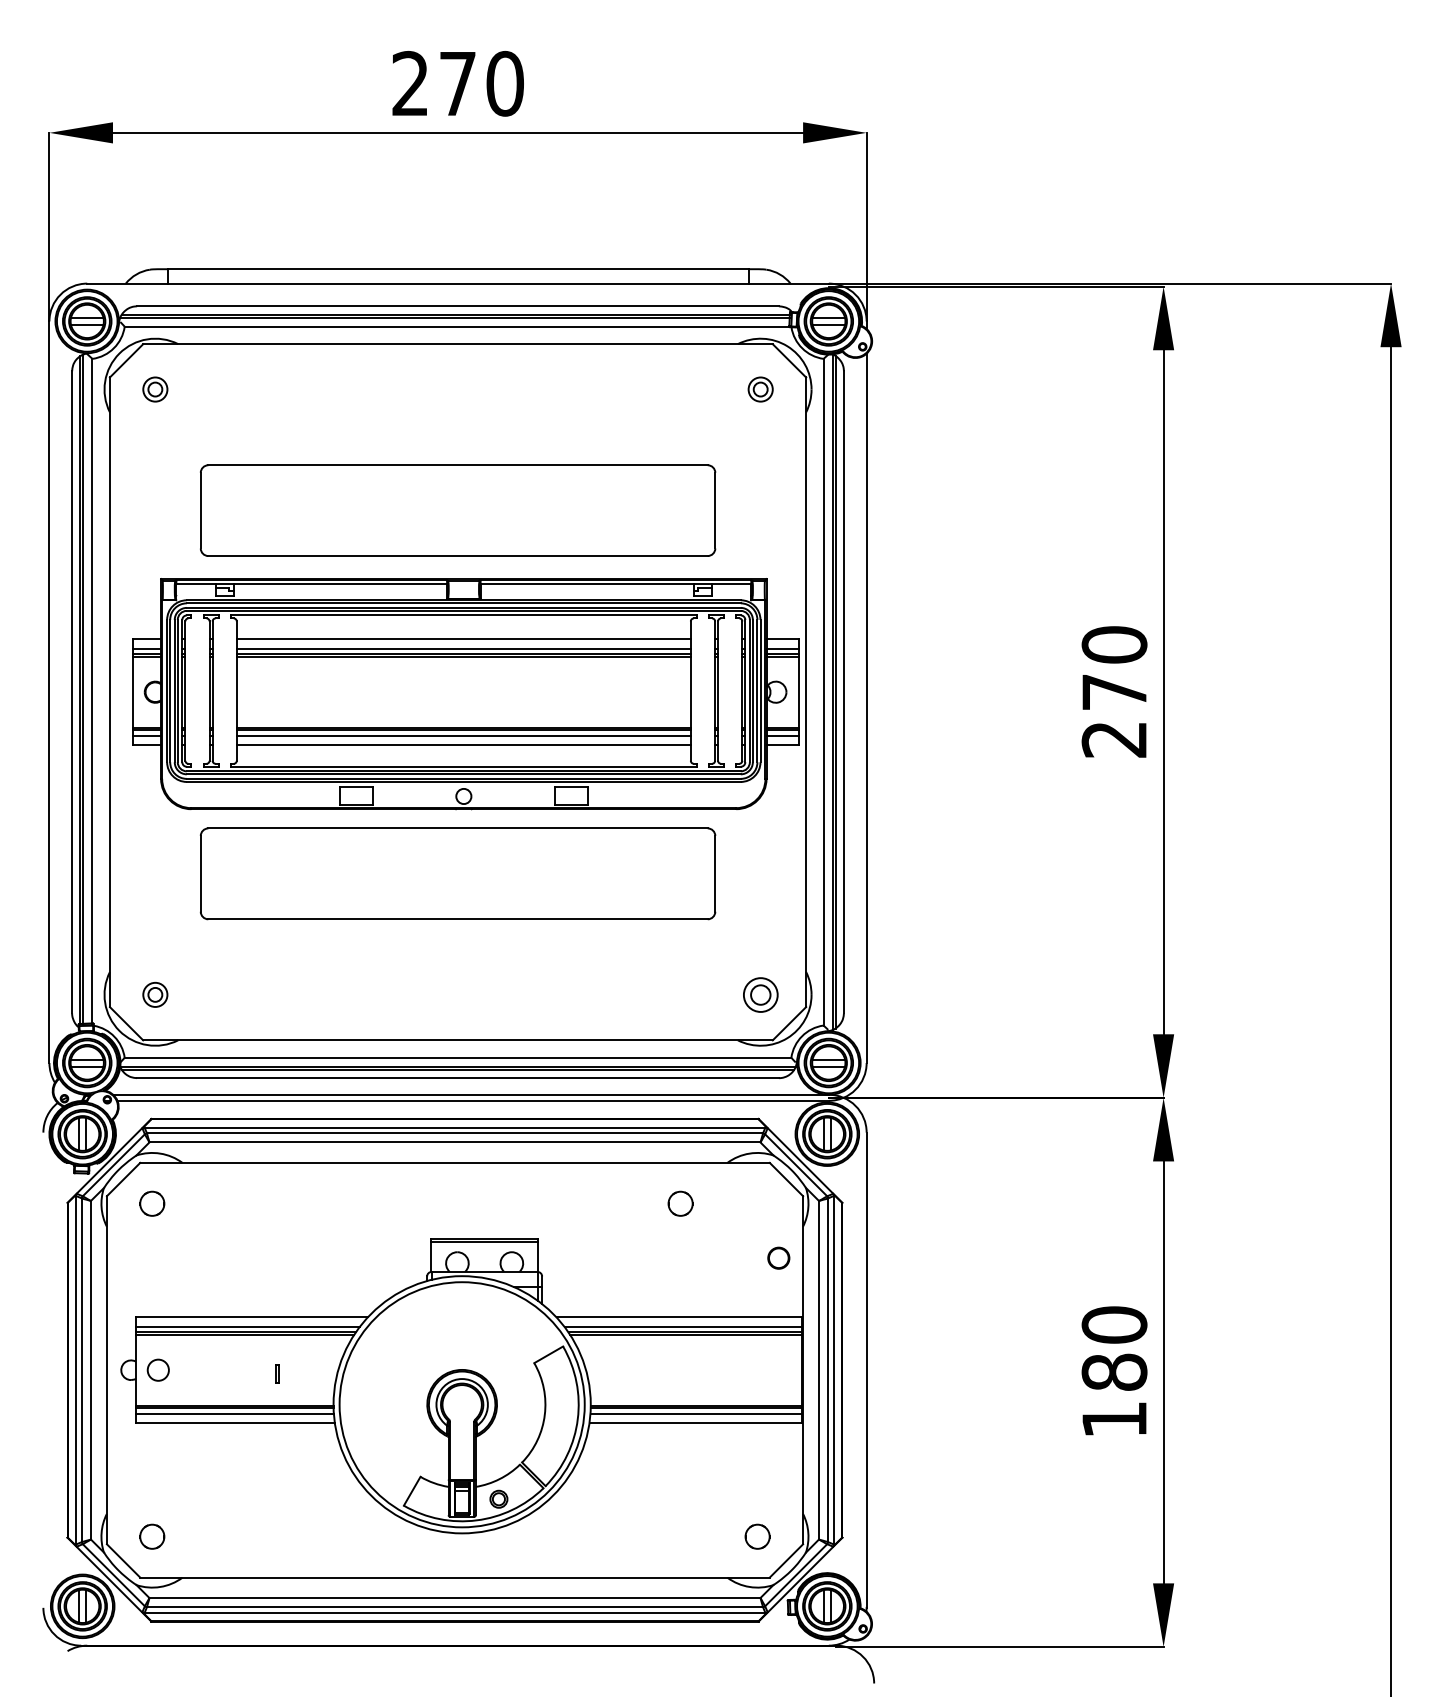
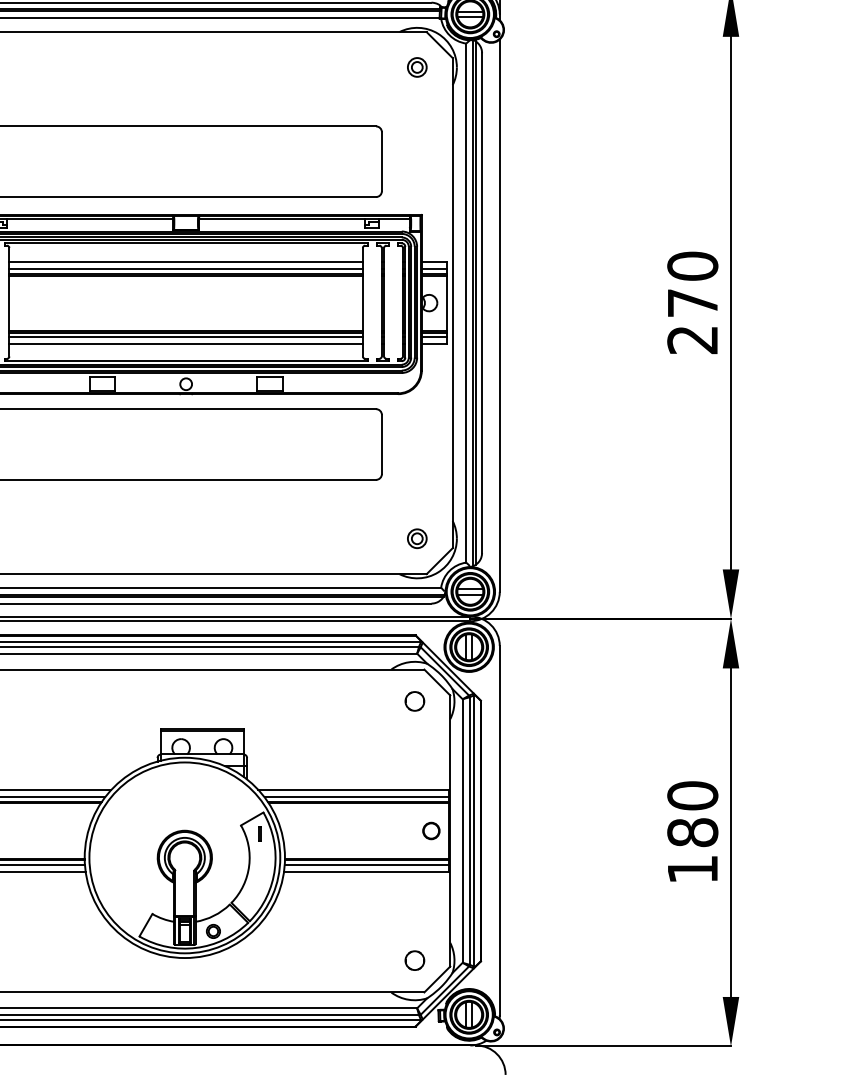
part: (760, 994) -> (417, 538), size x0.71
circle: (680, 1203) -> (414, 701), moved
circle: (778, 1257) -> (431, 830), moved
line: (276, 1373) -> (259, 833), moved

